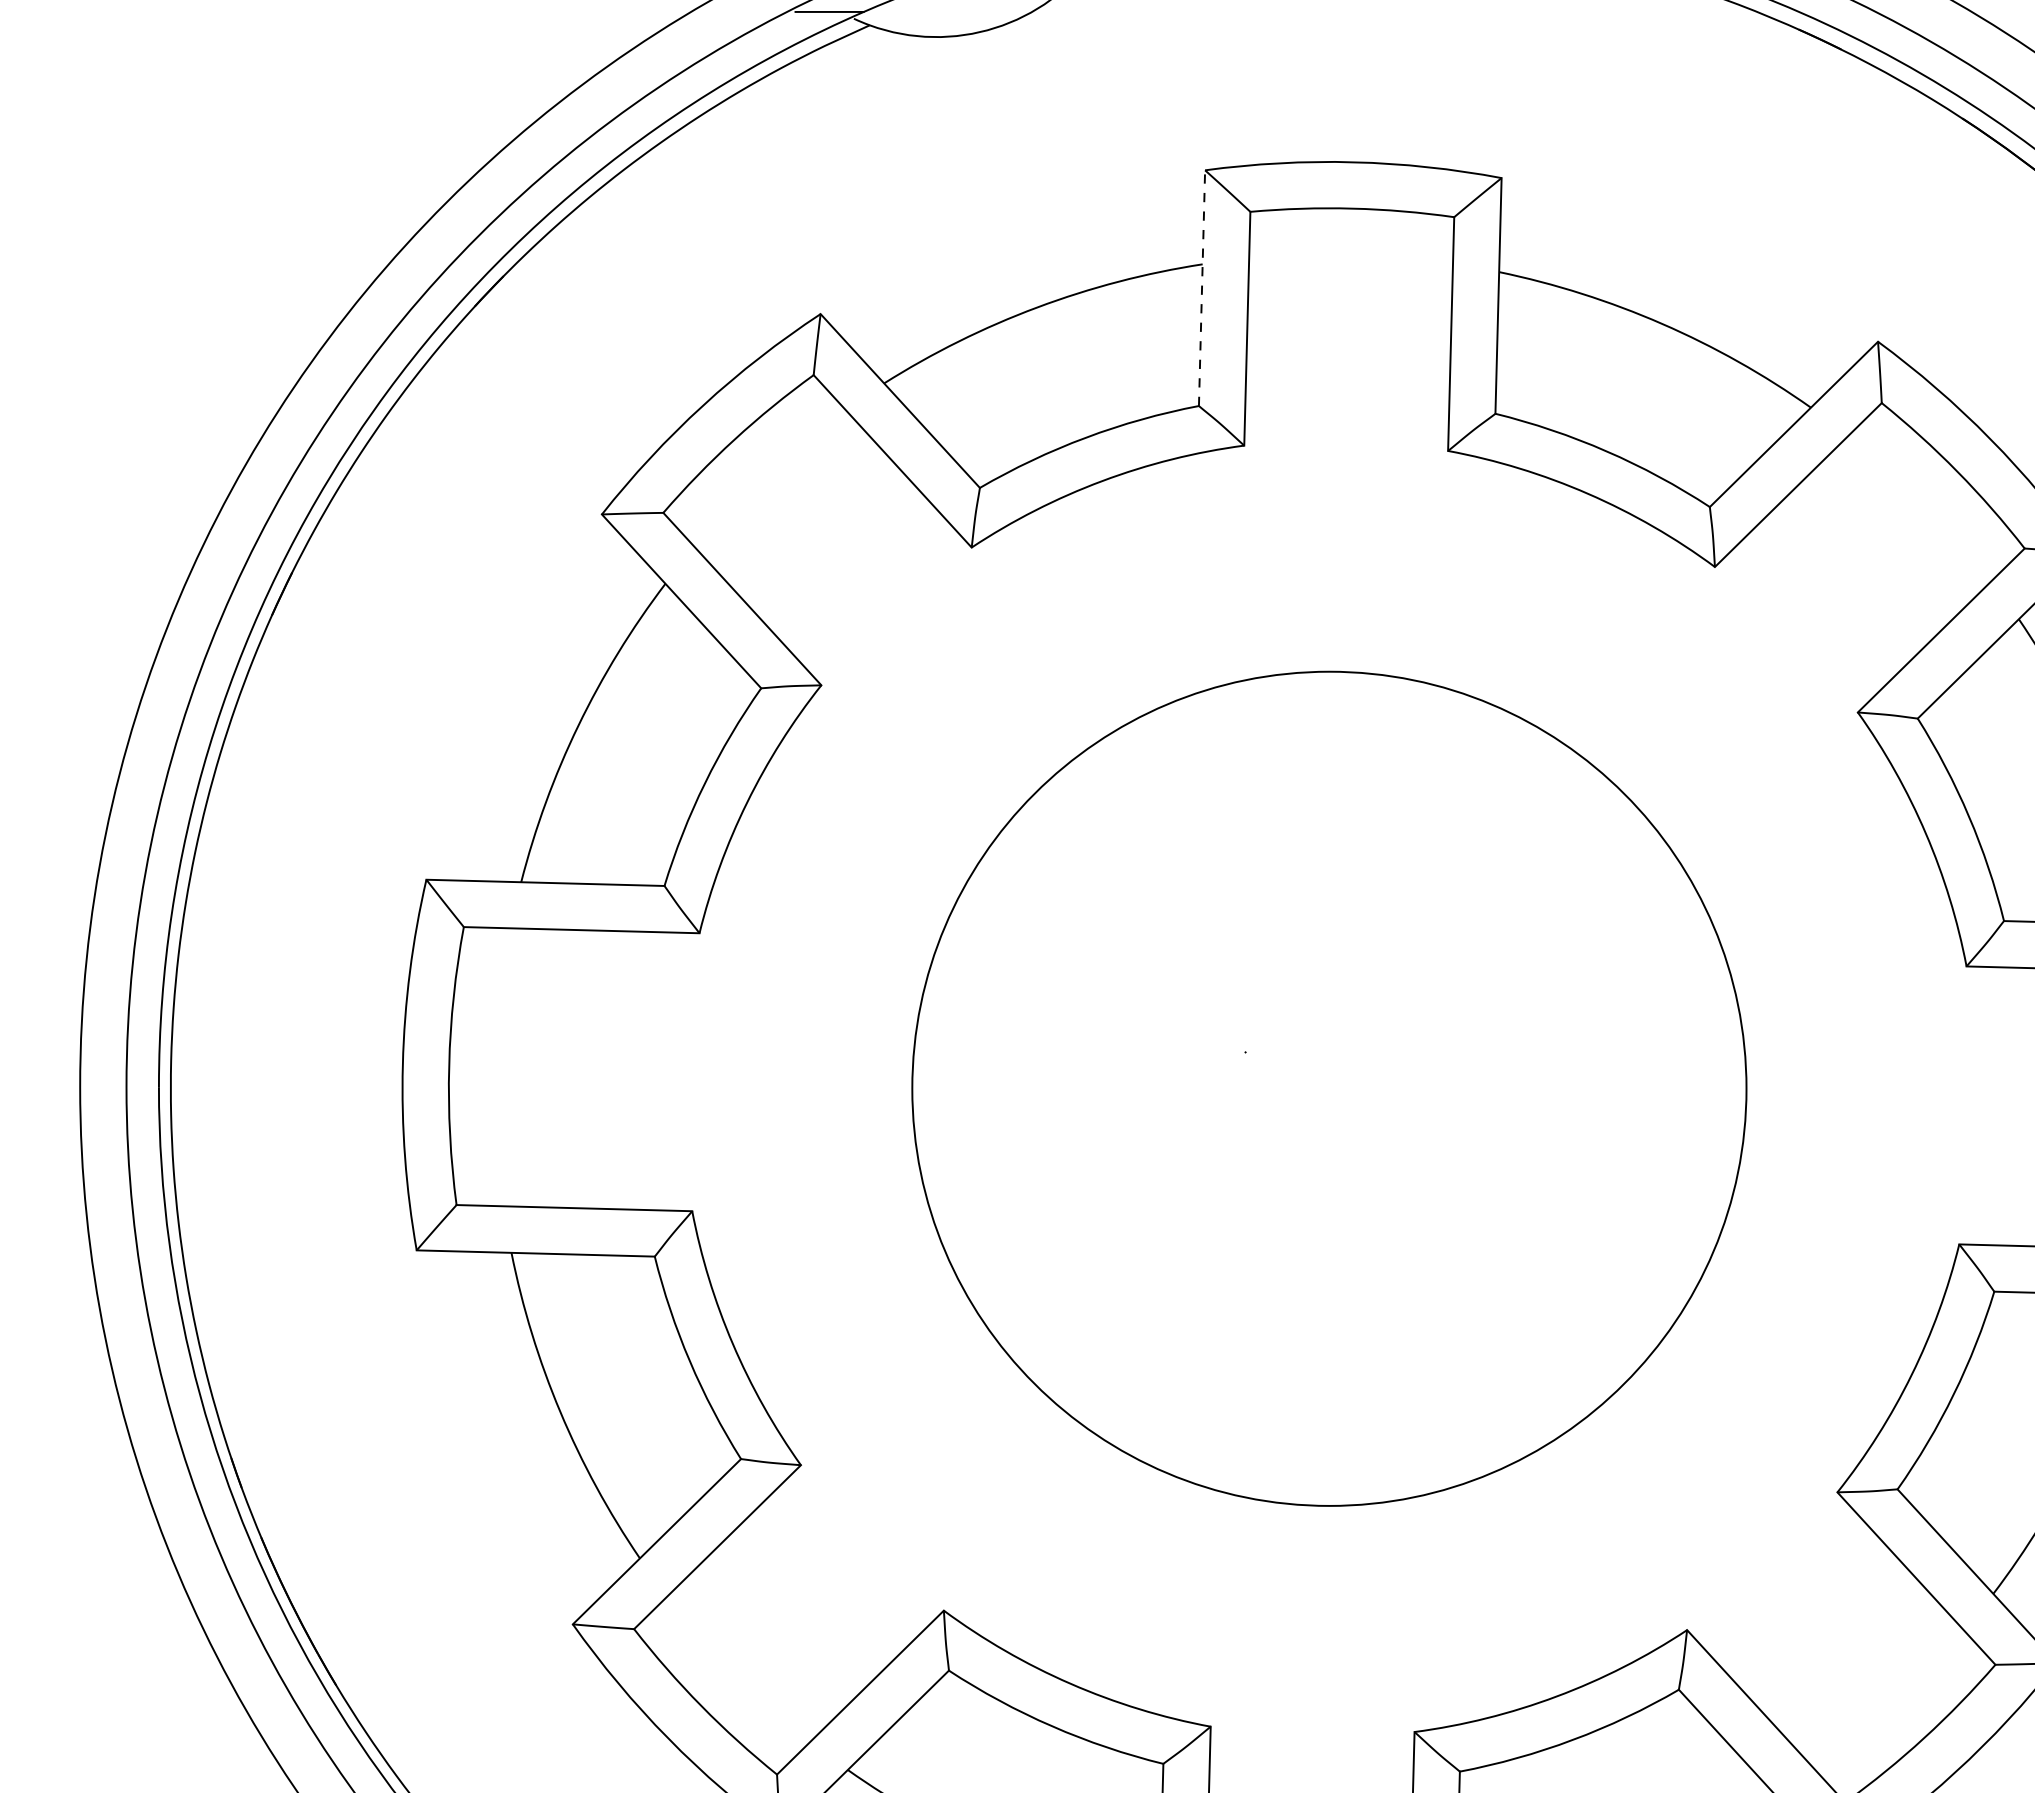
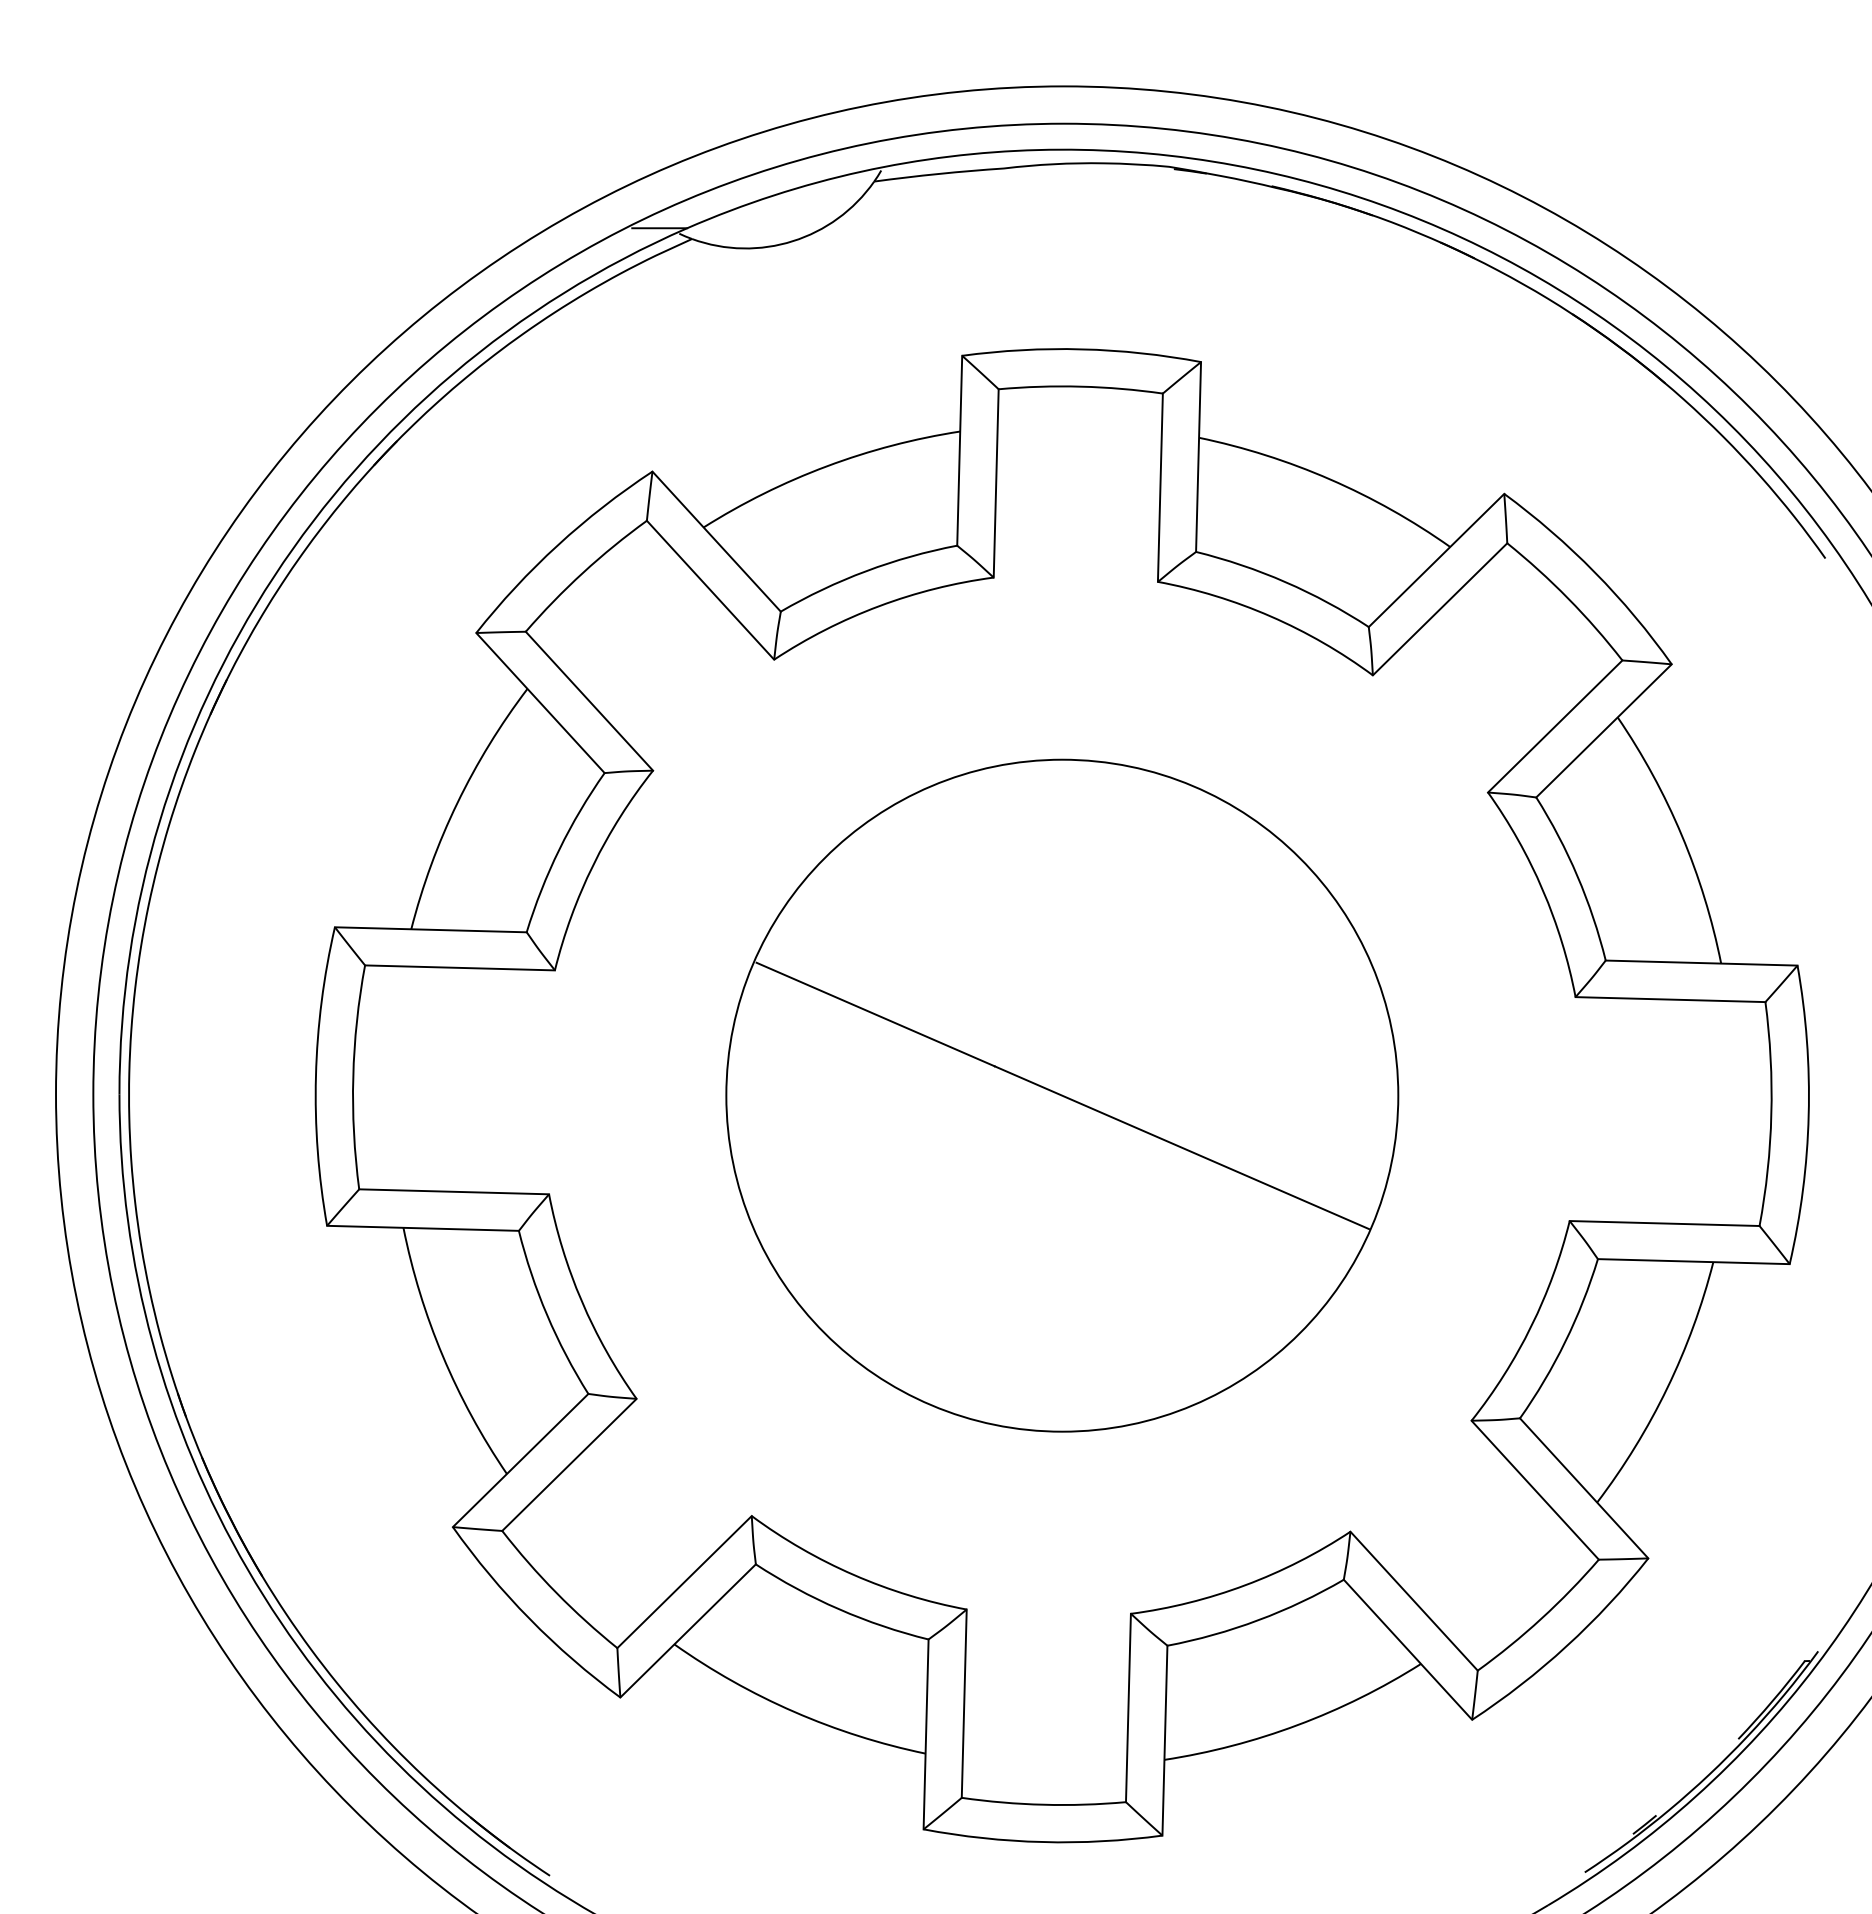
line: (1201, 287) -> (959, 450), dashed -> solid
line: (1329, 1088) -> (1062, 1095), added

